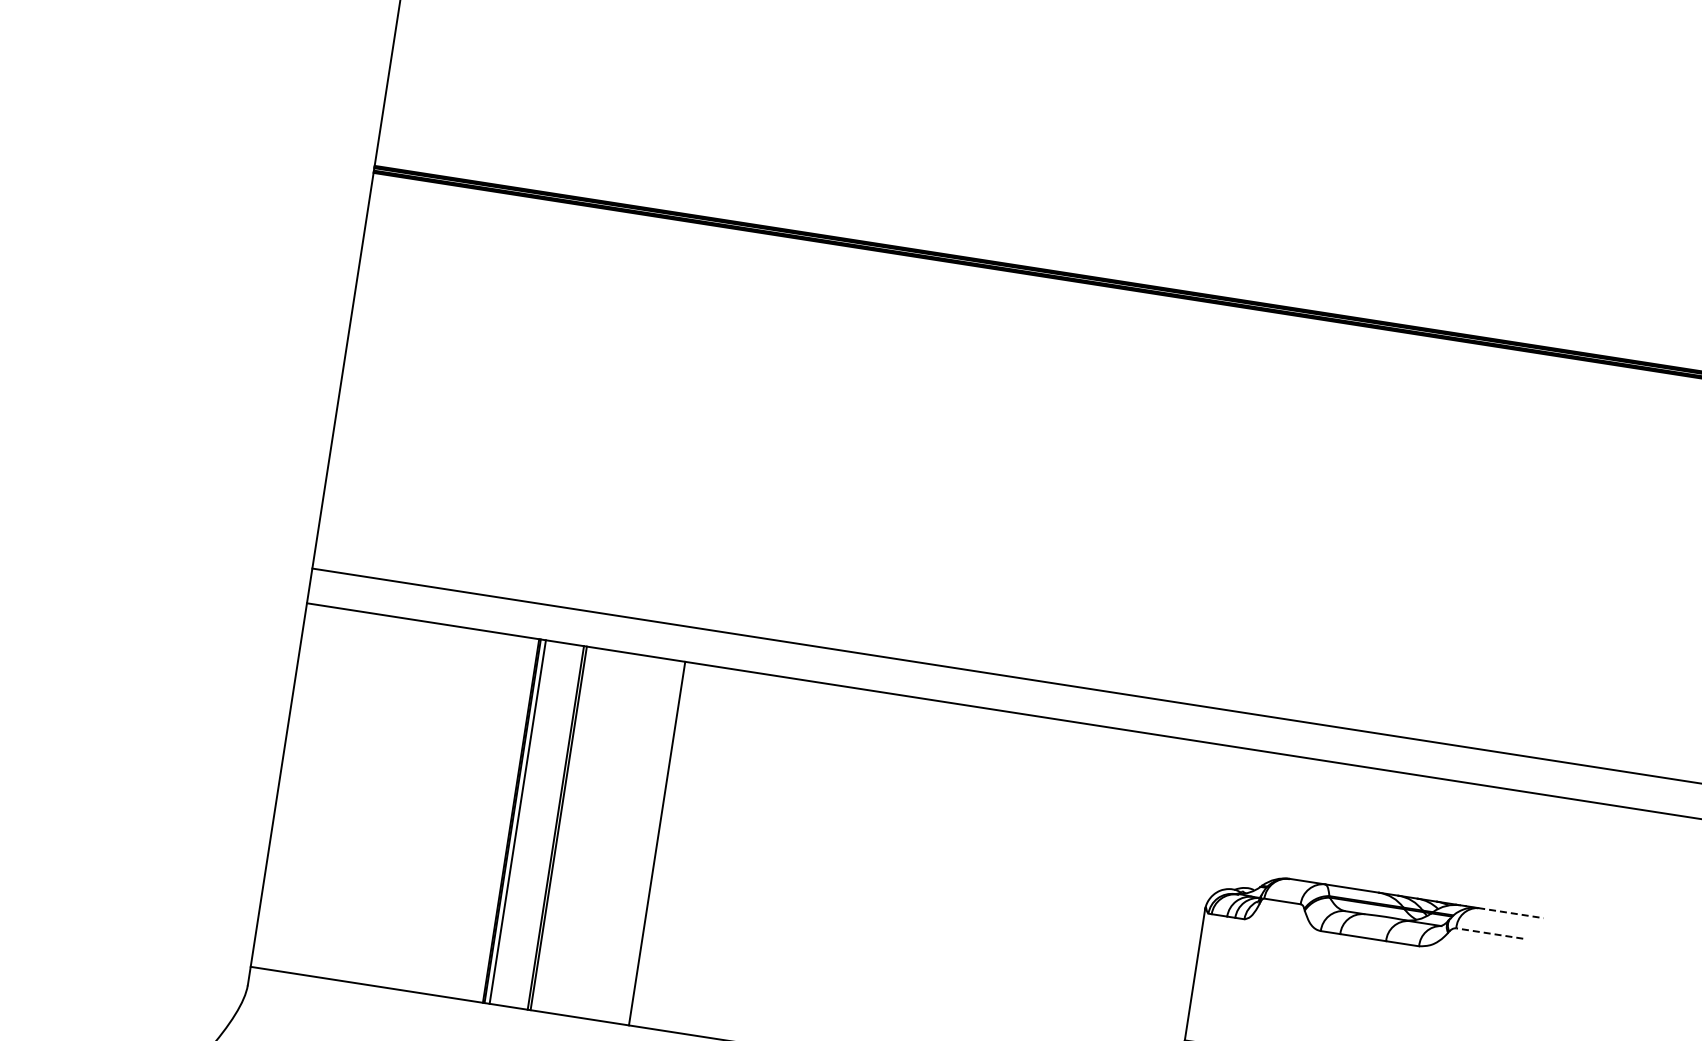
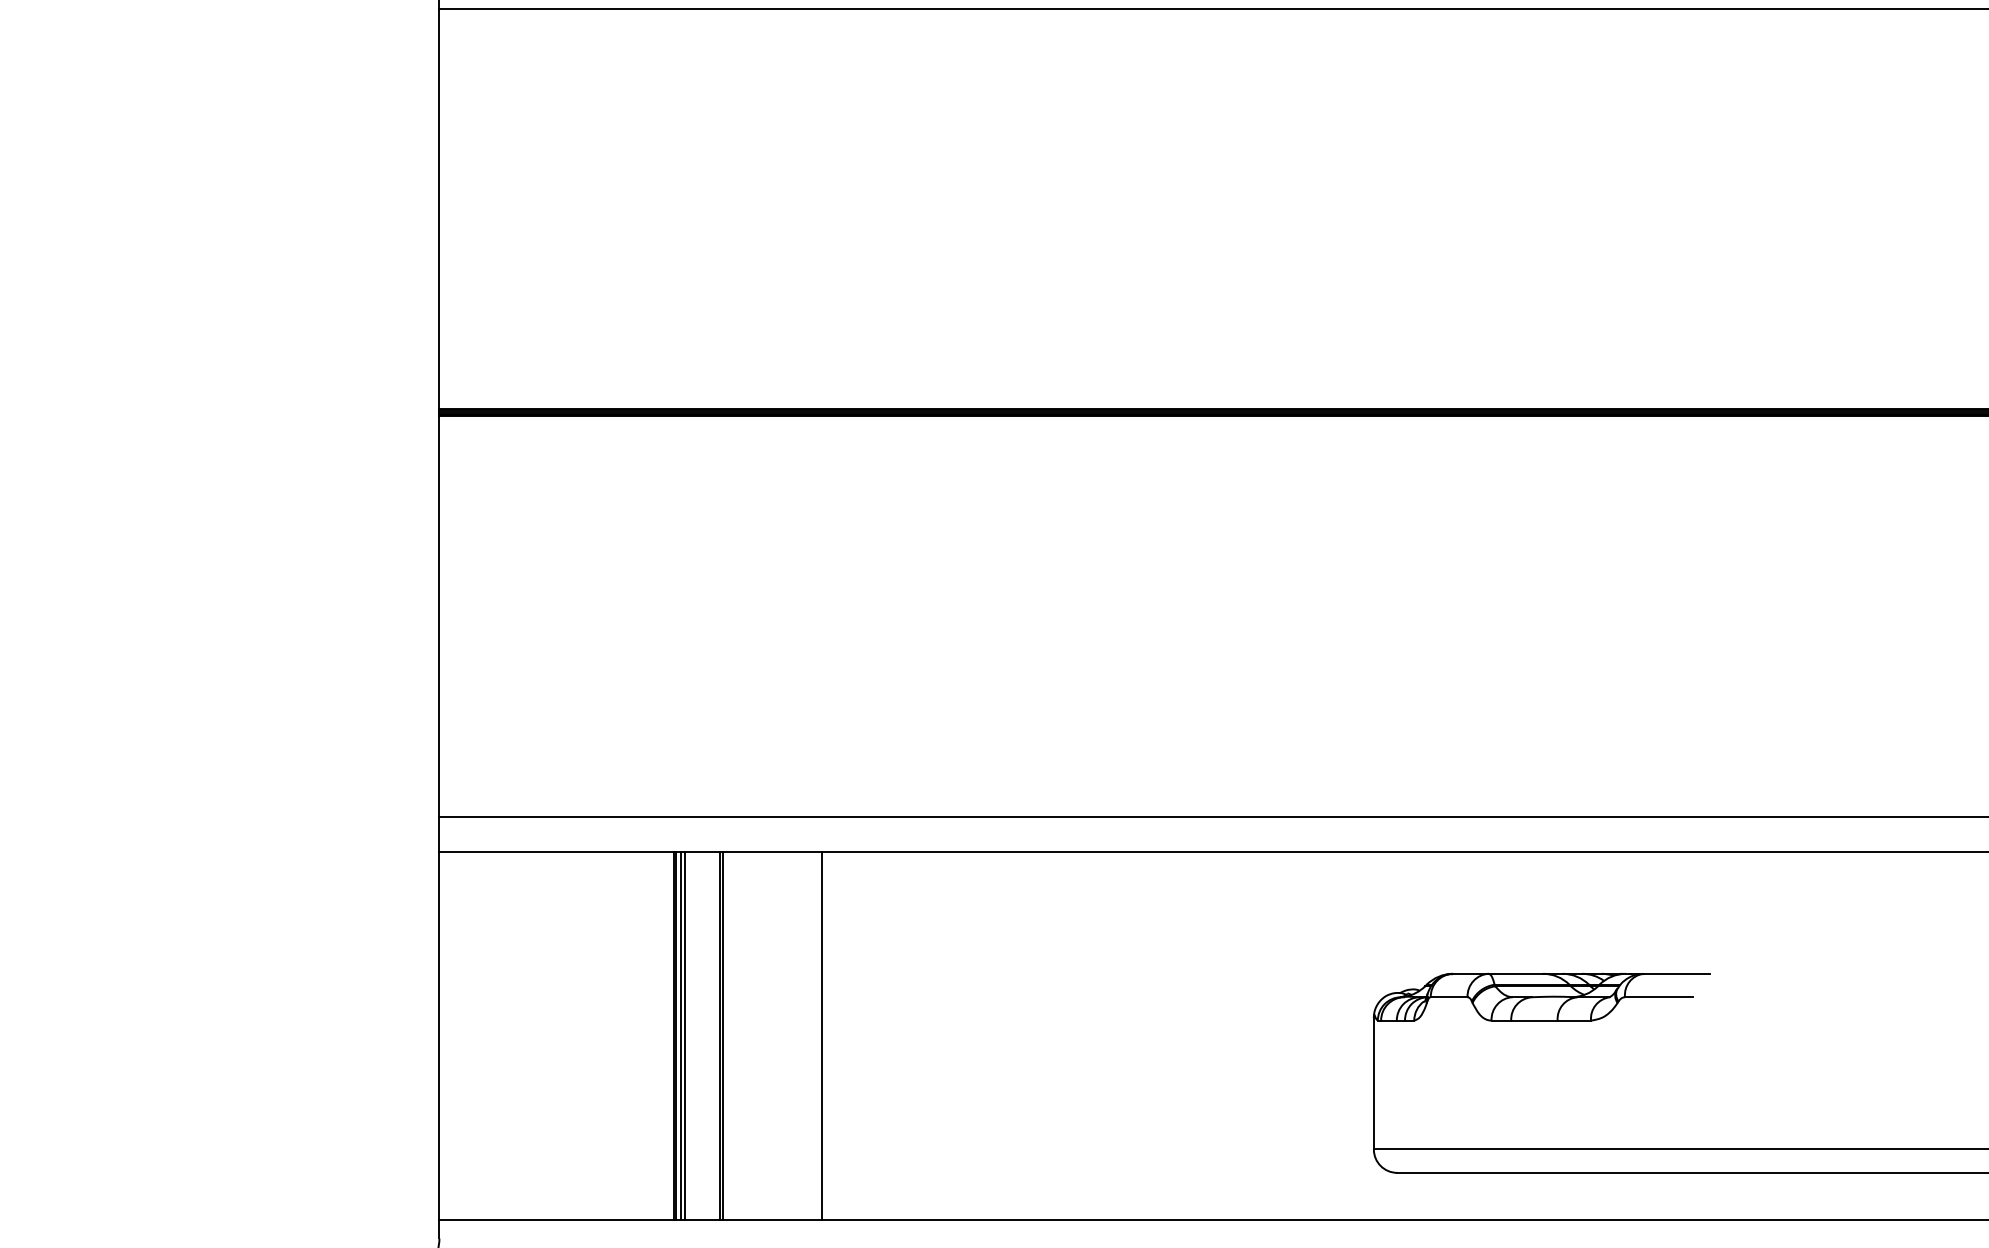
line: (522, 822) -> (685, 1035), added
line: (1511, 912) -> (1677, 973), dashed -> solid
line: (1489, 933) -> (1658, 997), dashed -> solid

